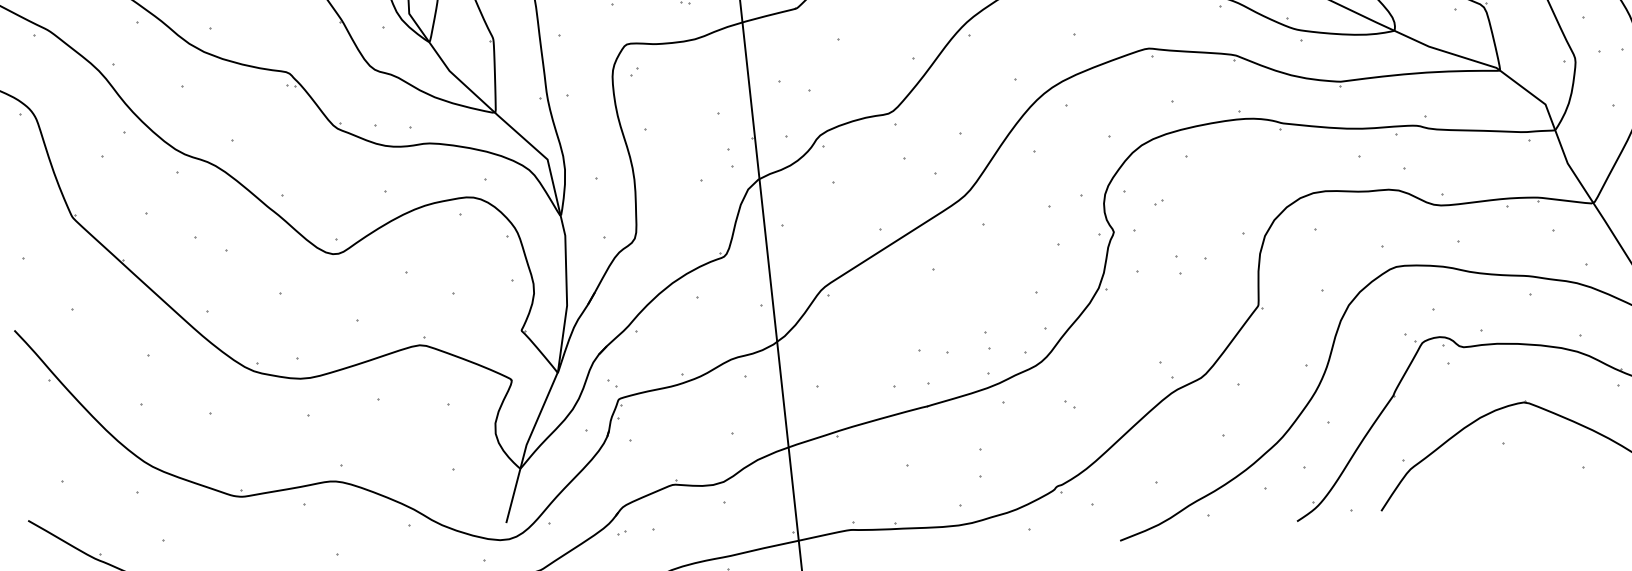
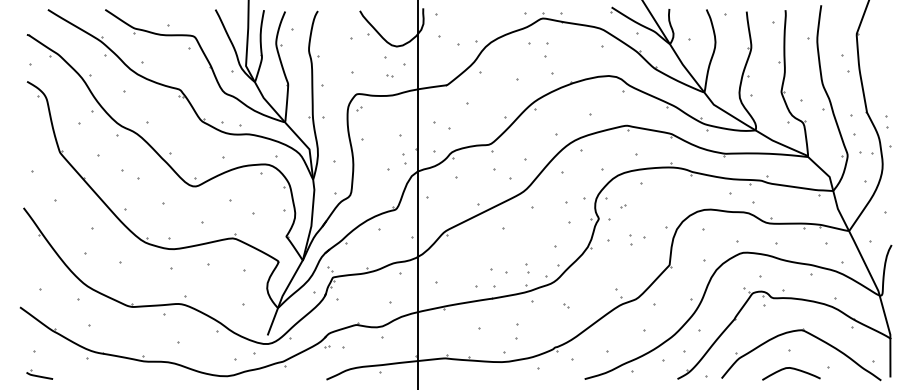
curve: (1512, 479) -> (791, 369), added

